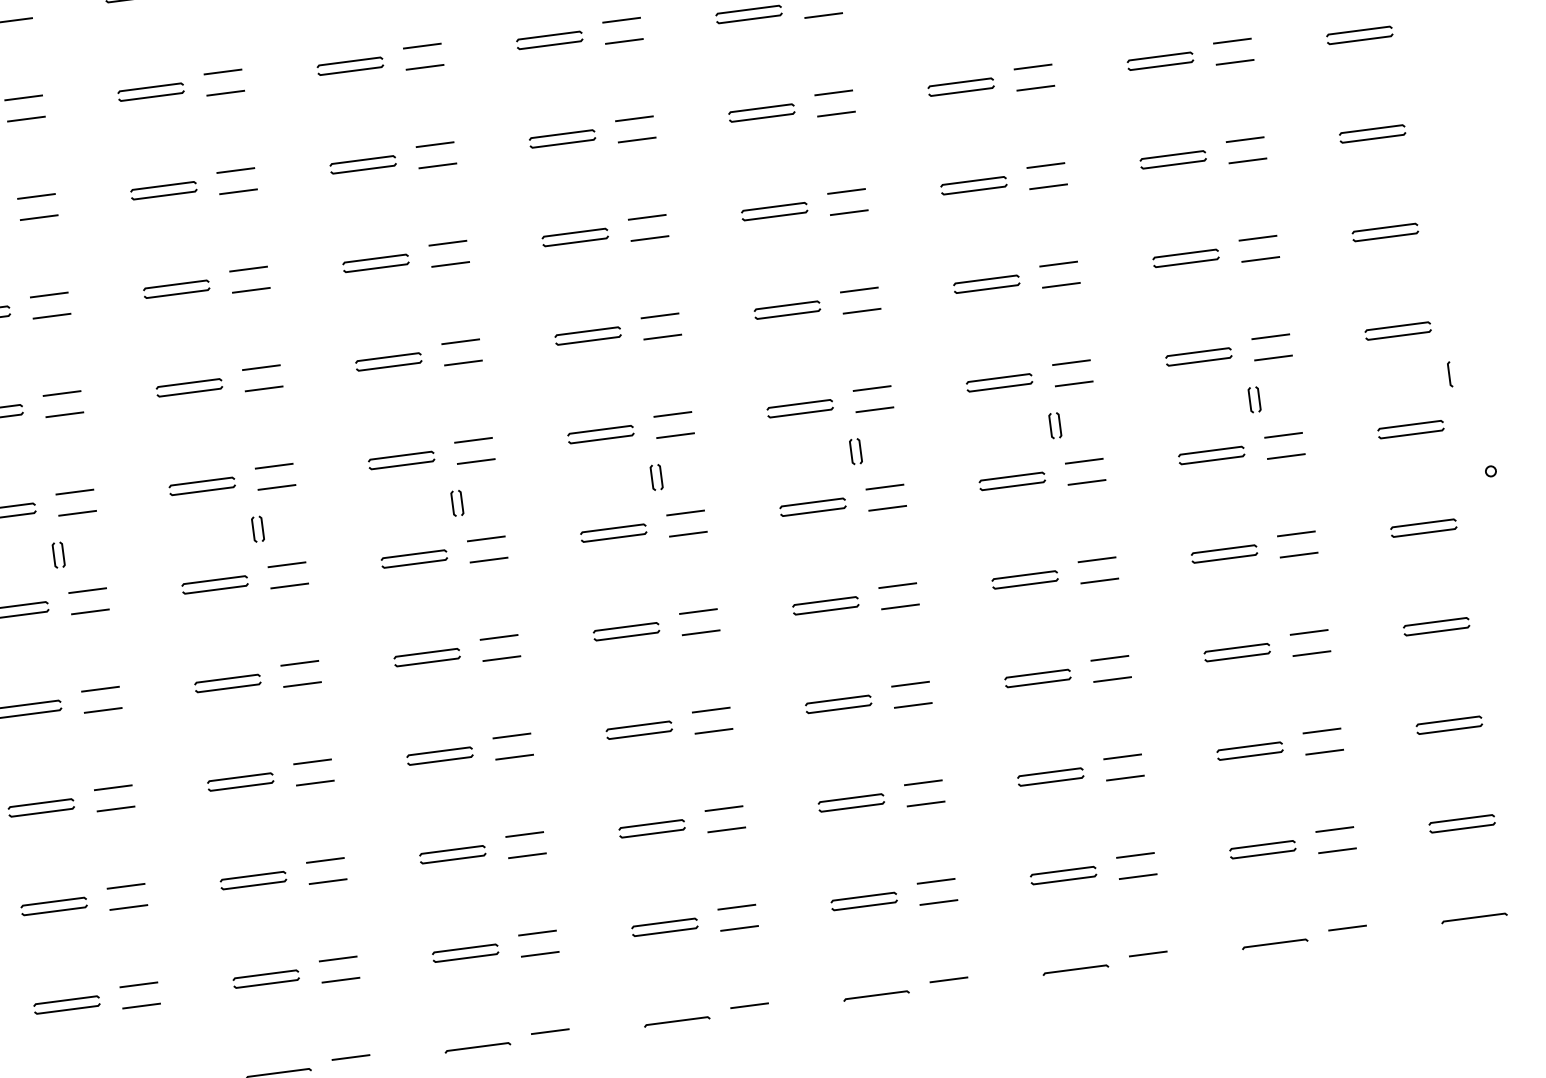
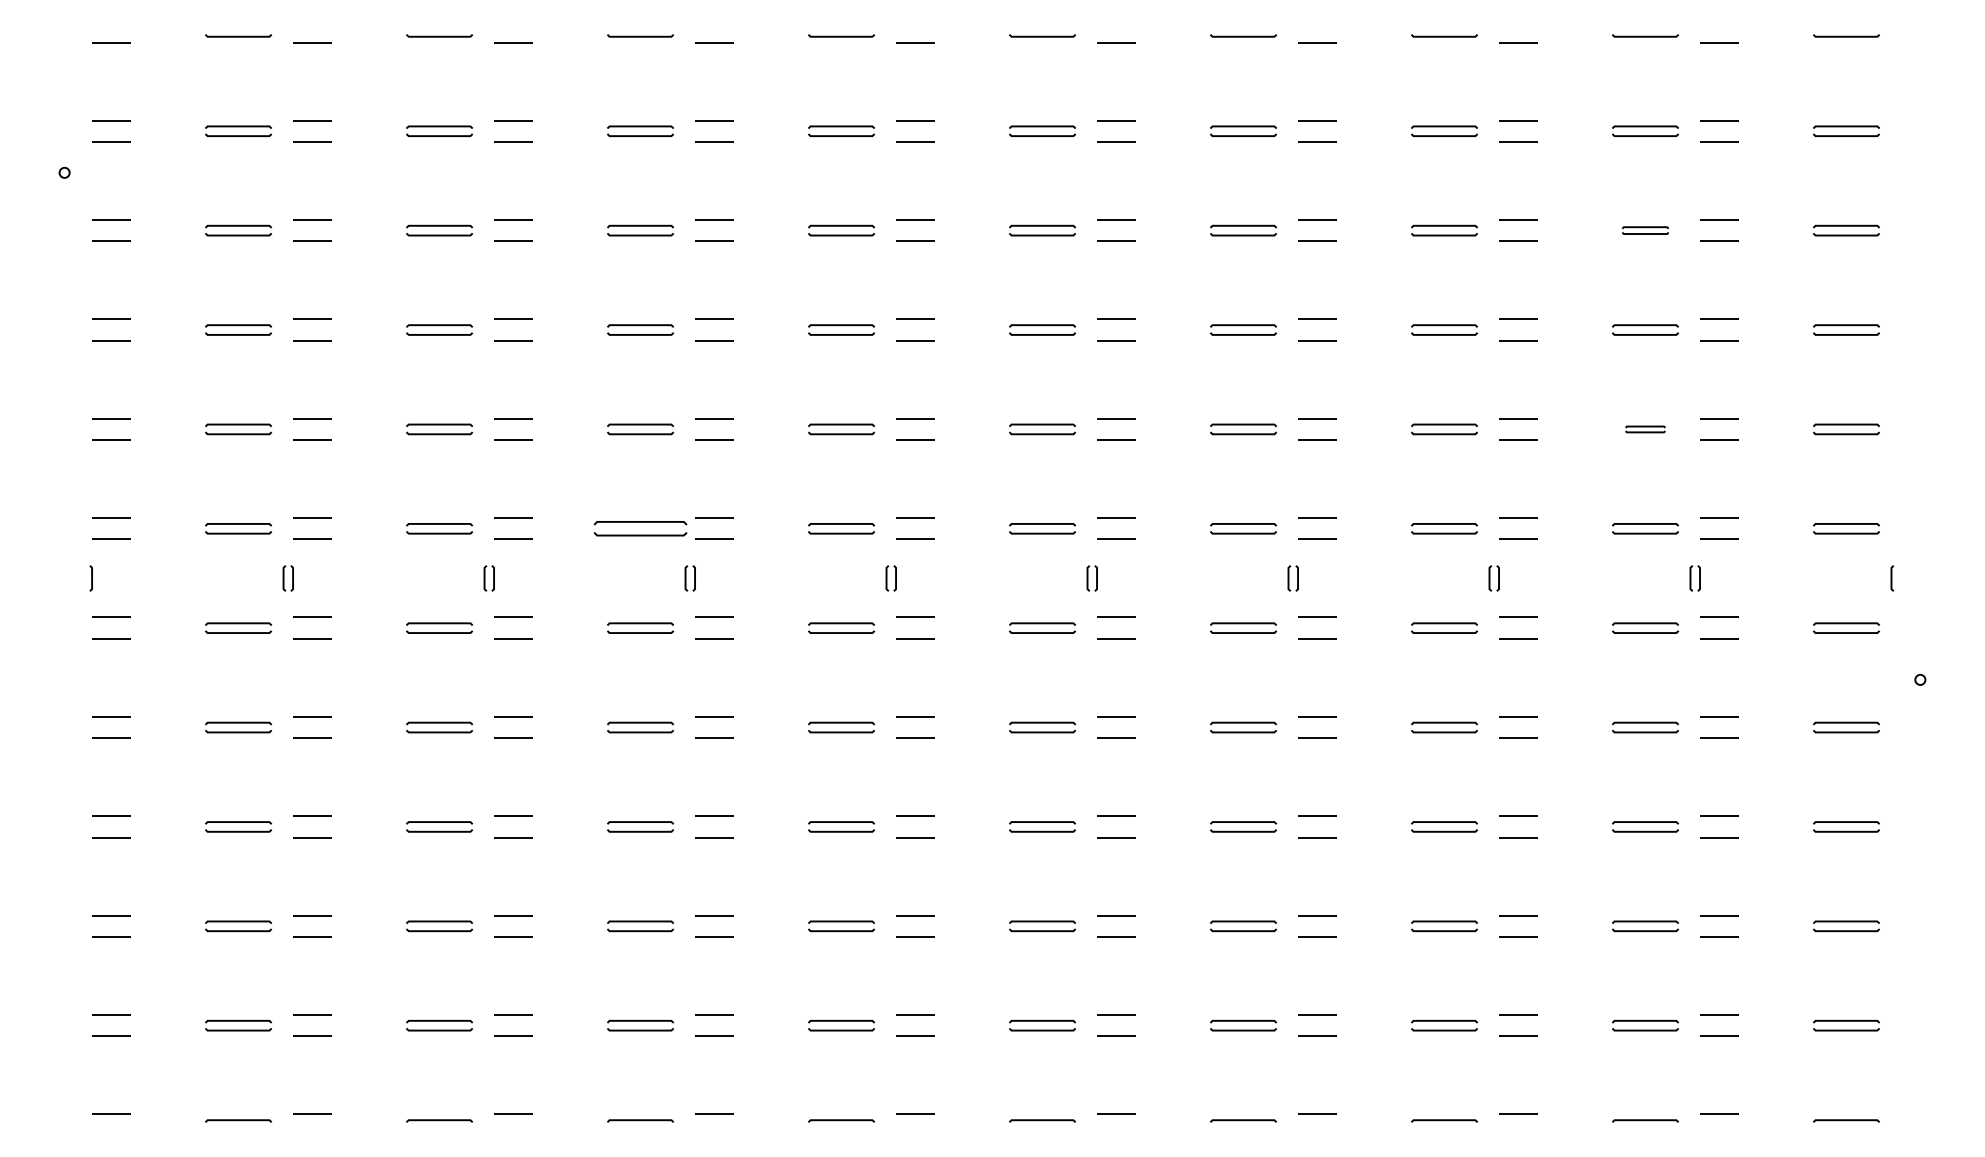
part: (1160, 61) -> (1645, 230), size x0.7
part: (1186, 258) -> (1645, 429), size x0.6
part: (202, 486) -> (640, 528), size x1.4

